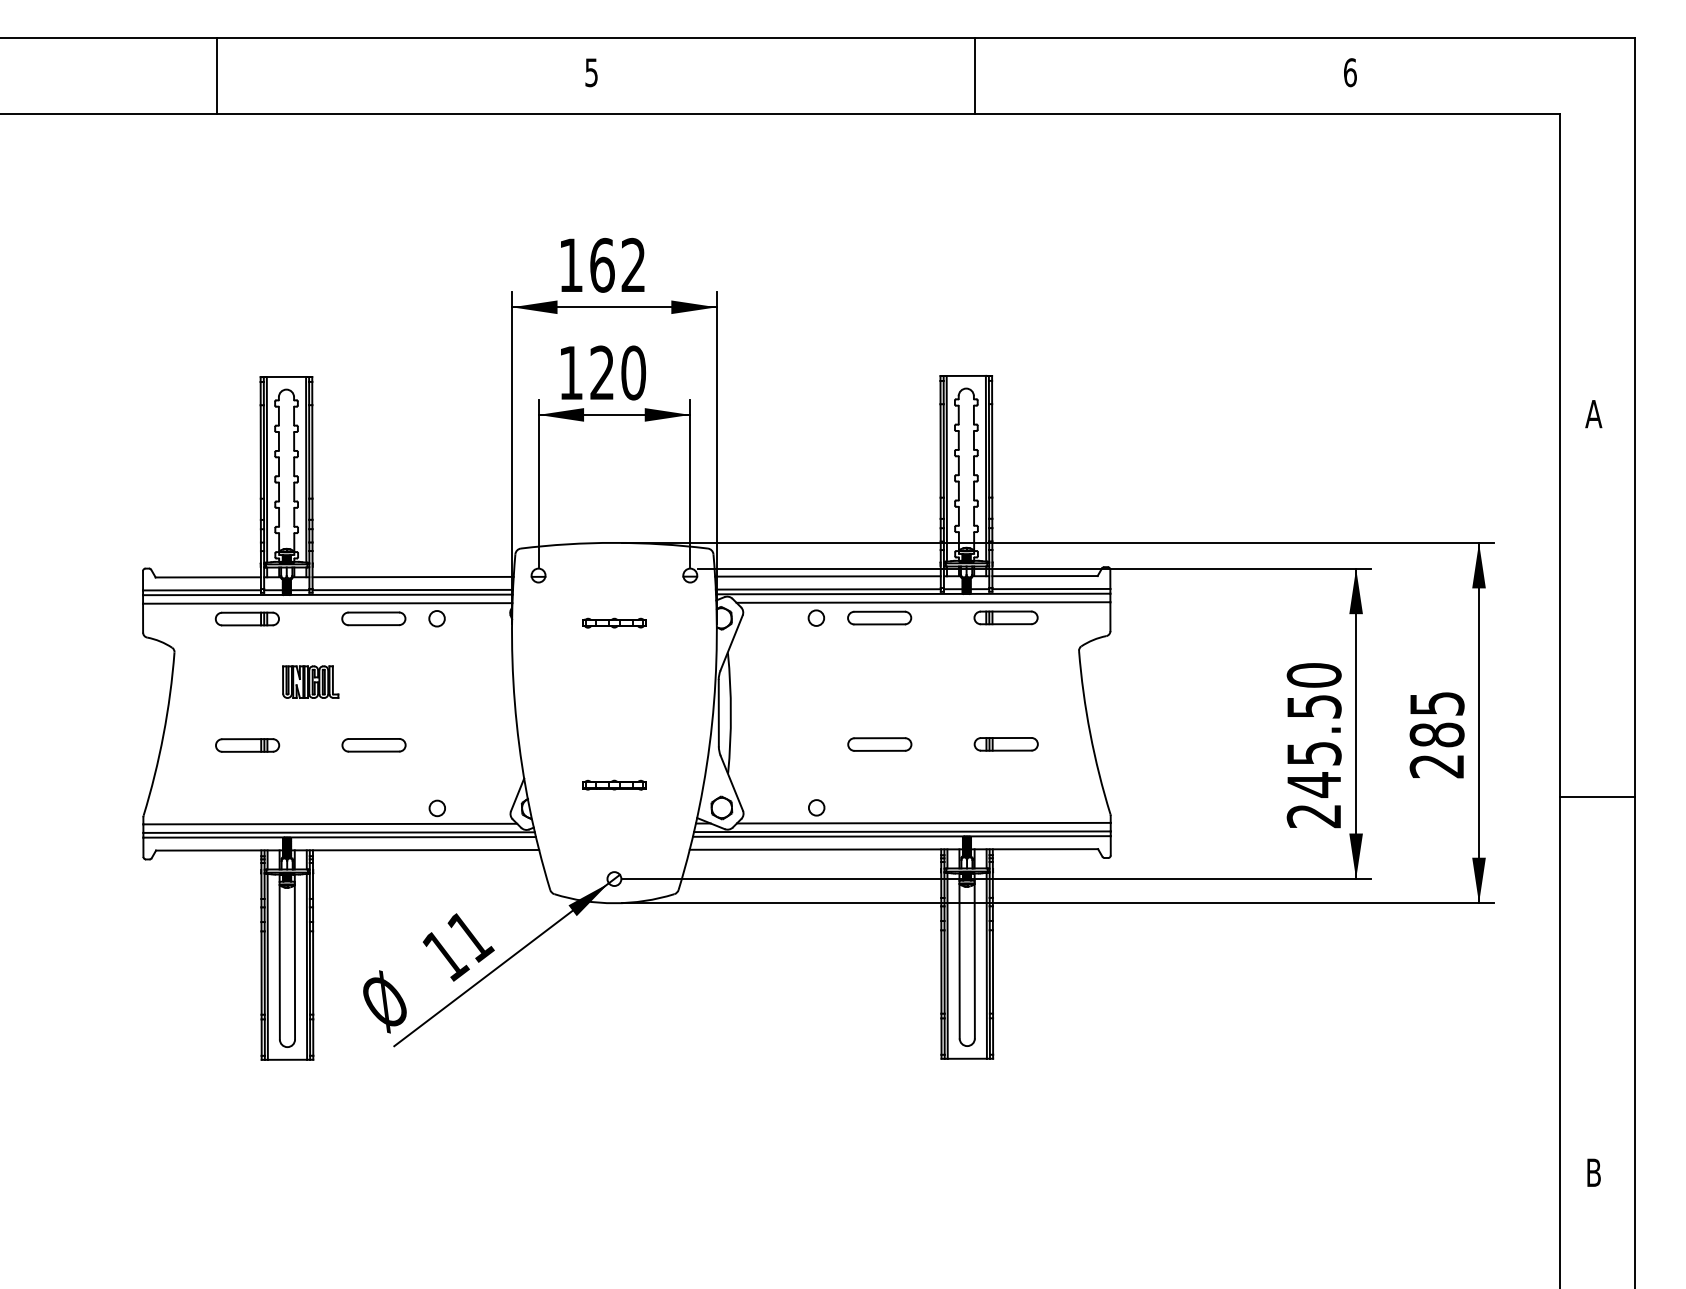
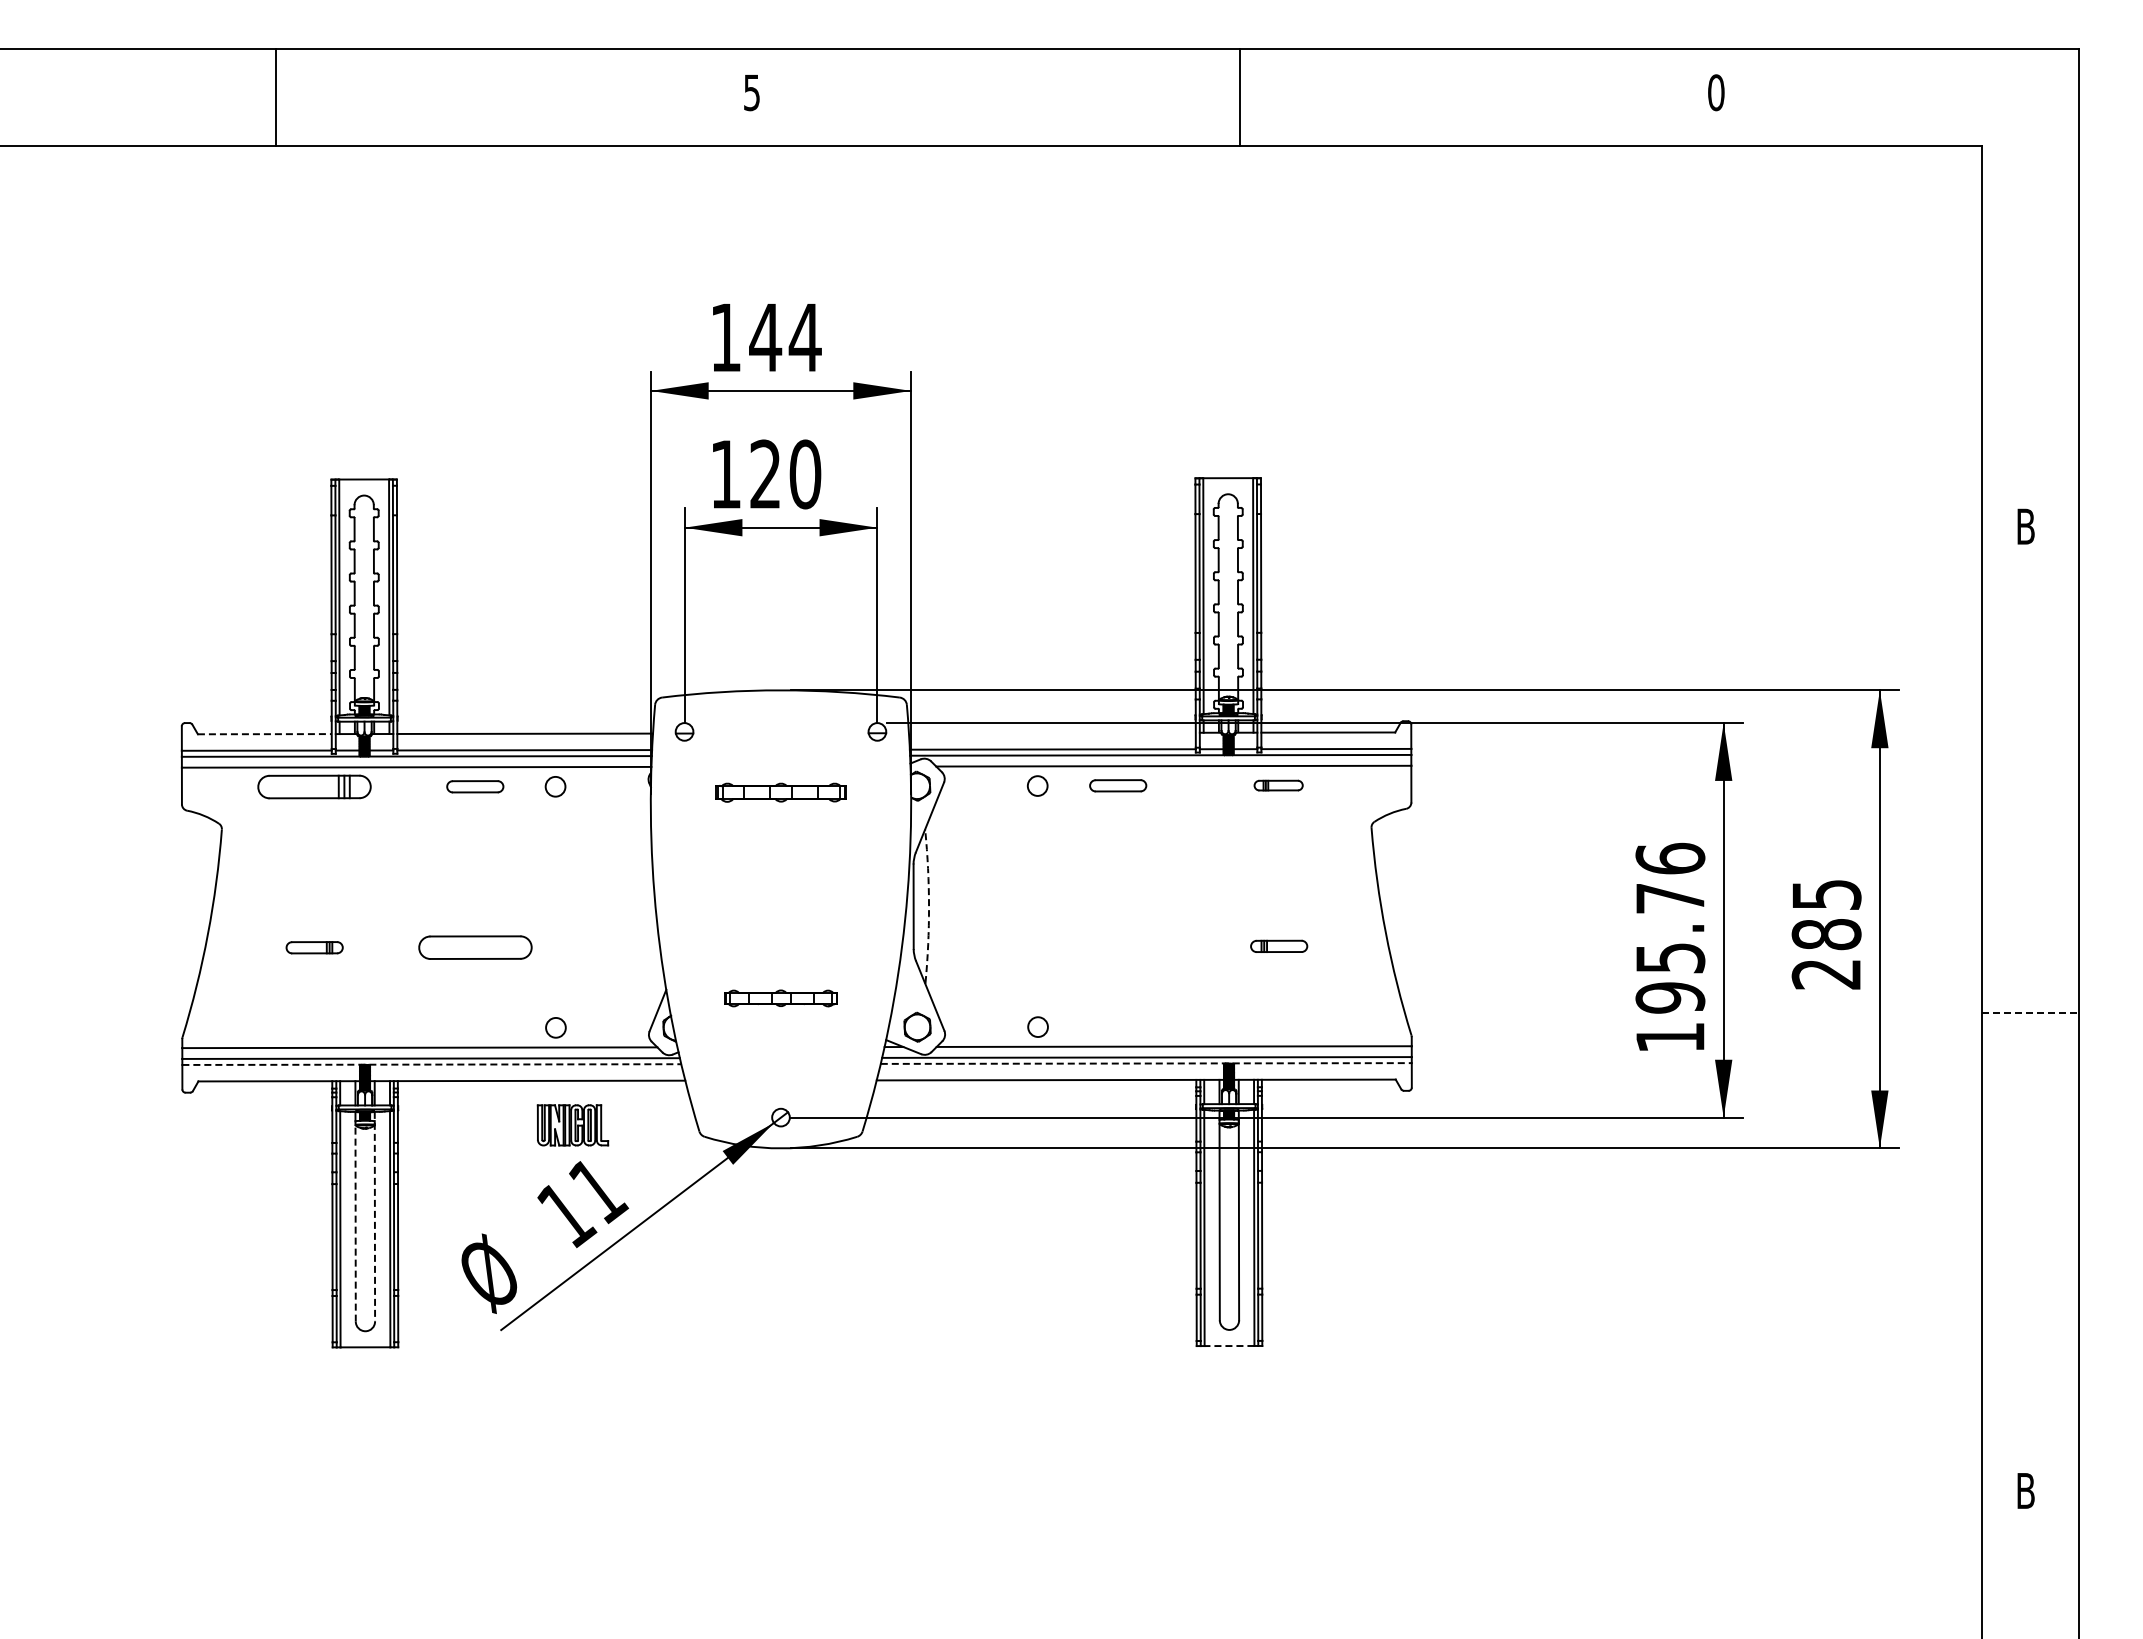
text: (1350, 72) -> (1716, 92), 6 -> 0
text: (617, 265) -> (785, 337), 162 -> 144
text: (1593, 413) -> (2025, 526), A -> B
line: (827, 576) -> (1051, 732), removed
line: (208, 577) -> (264, 734), solid -> dashed
part: (879, 617) -> (1118, 785), size x0.7
part: (1005, 617) -> (1278, 785), size x0.6
part: (374, 618) -> (475, 786), size x0.7
part: (247, 619) -> (314, 787), size x1.4
part: (614, 622) -> (780, 791), size x1.6
part: (310, 682) -> (572, 1125), moved
arc: (731, 712) -> (929, 906), solid -> dashed
part: (879, 744) -> (1118, 946), removed
part: (1006, 744) -> (1279, 946), size x0.7
part: (247, 745) -> (314, 947), size x0.7
part: (374, 745) -> (475, 947), size x1.4
text: (1314, 745) -> (1670, 947), 245.50 -> 195.76
part: (614, 784) -> (780, 997), size x1.4
line: (1597, 797) -> (2030, 1013), solid -> dashed
line: (902, 836) -> (1146, 1063), solid -> dashed
line: (340, 837) -> (432, 1064), solid -> dashed
line: (294, 956) -> (374, 1216), solid -> dashed
line: (279, 961) -> (355, 1222), solid -> dashed
line: (967, 1059) -> (1229, 1346), solid -> dashed

